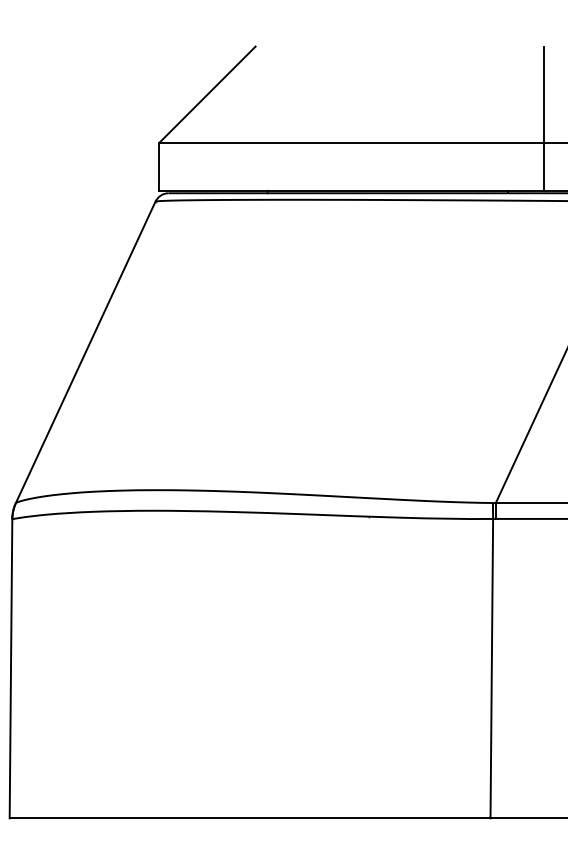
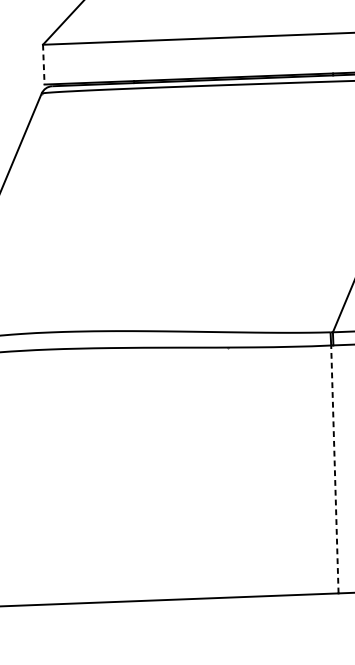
line: (159, 167) -> (43, 65), solid -> dashed
line: (491, 668) -> (334, 469), solid -> dashed

